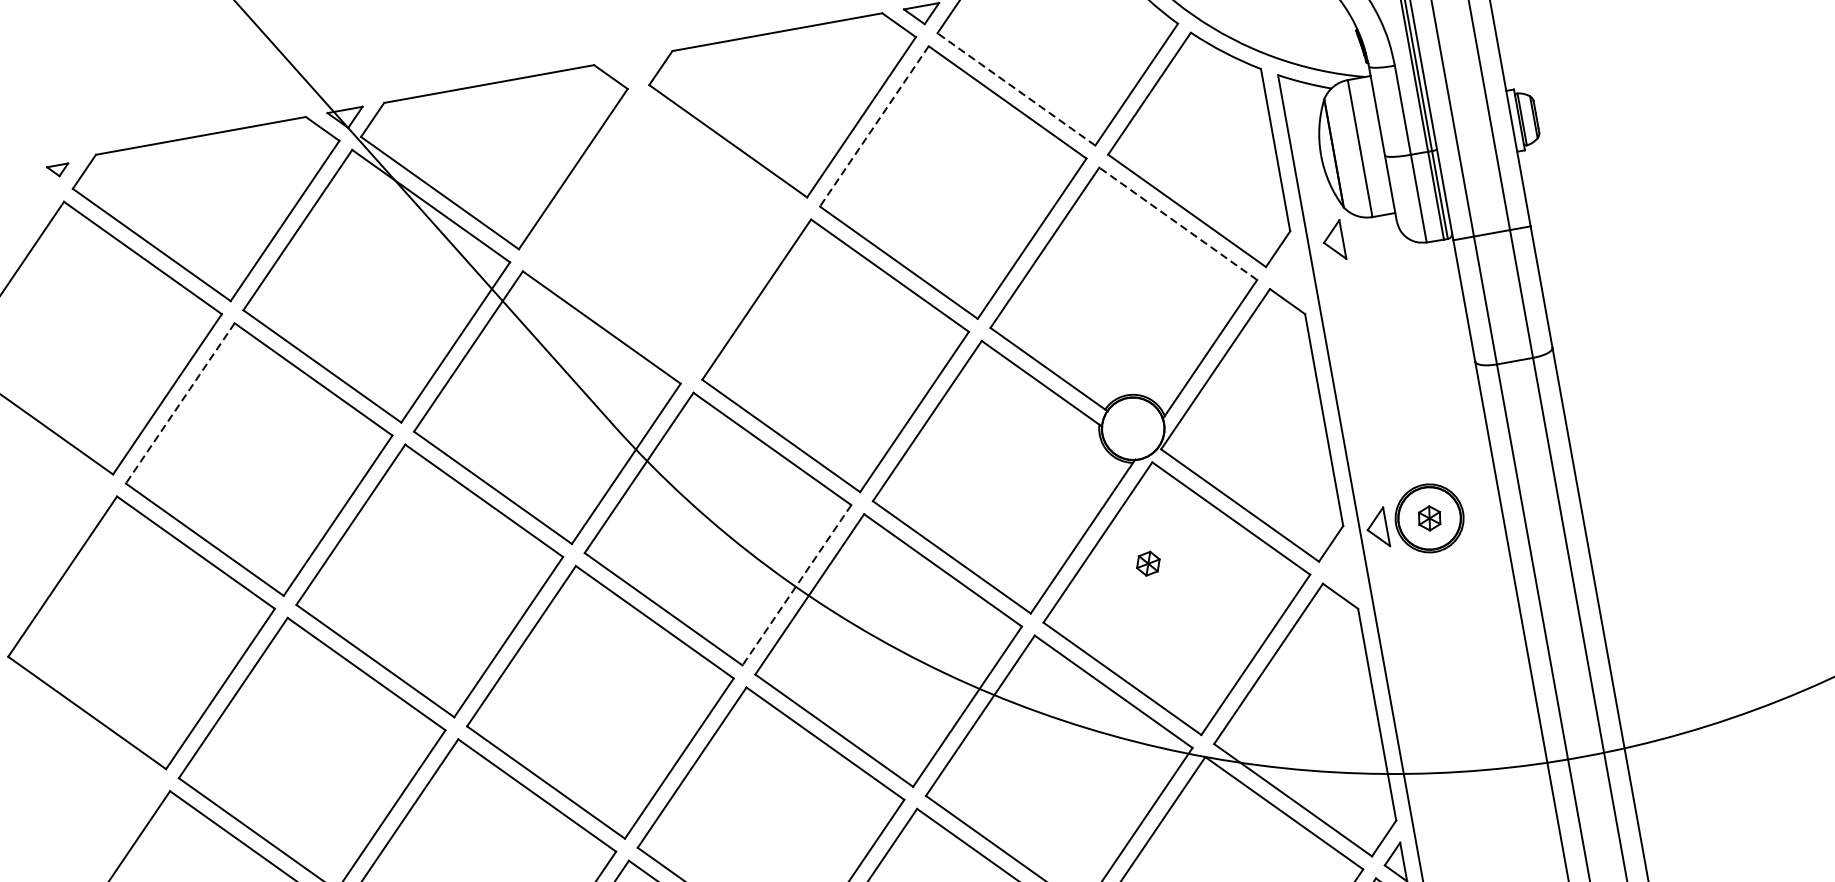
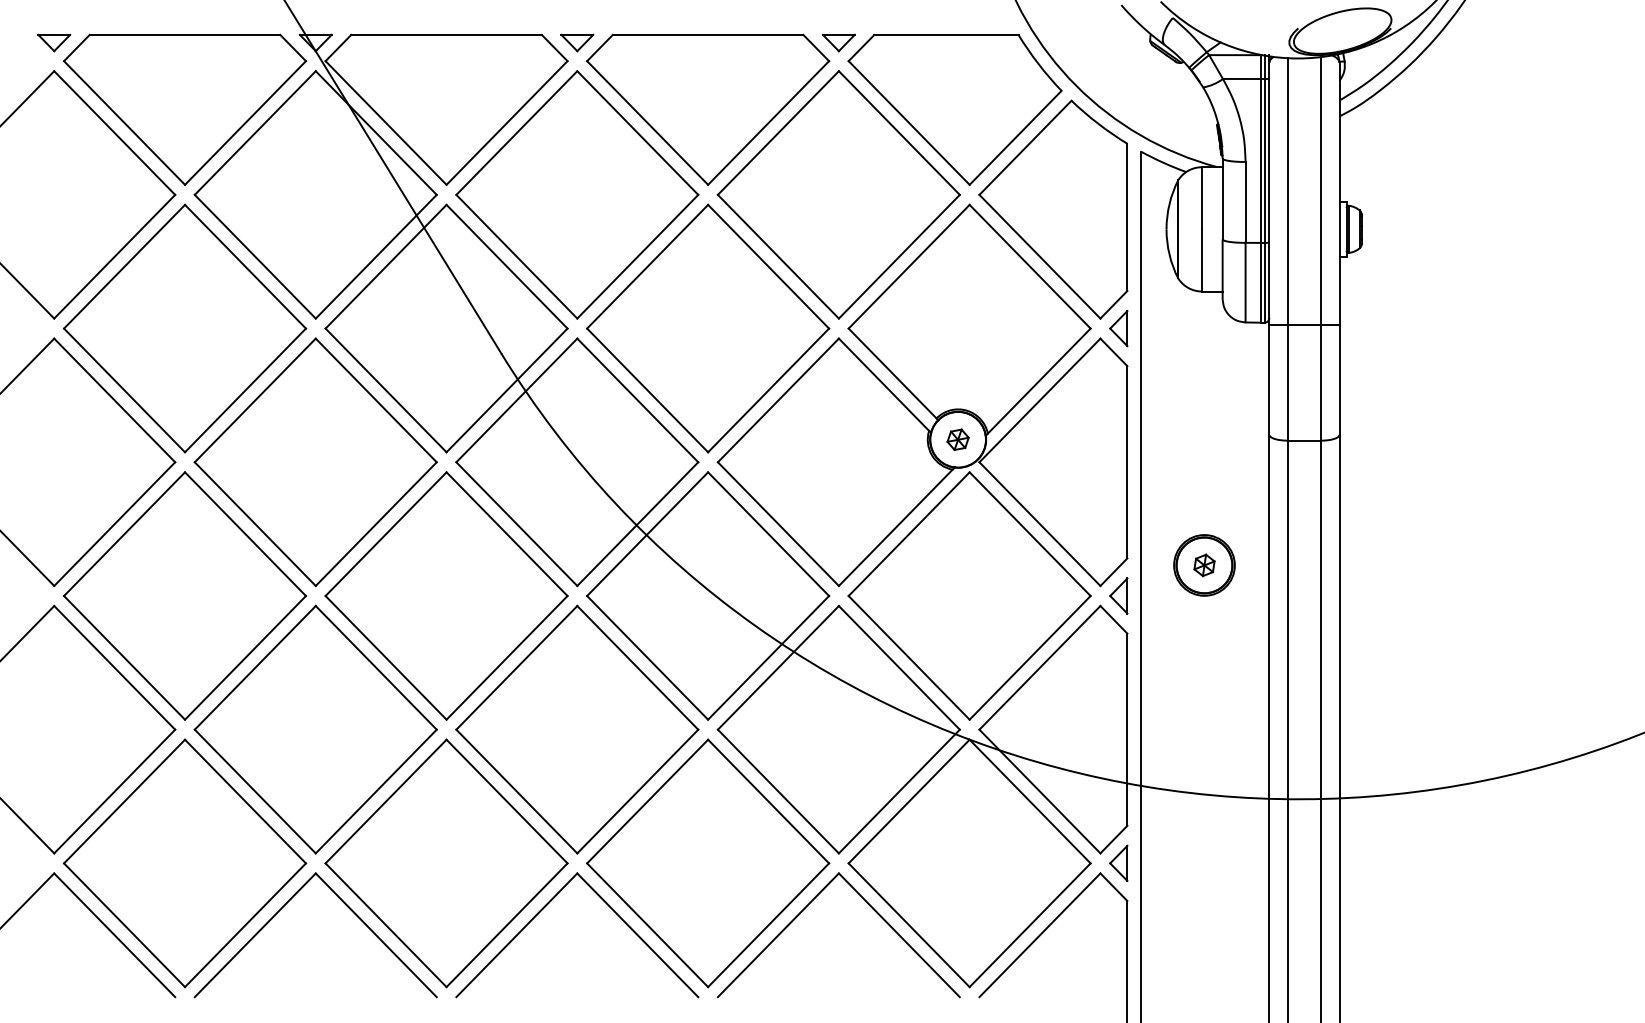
part: (634, 66) -> (577, 42), added
line: (1016, 89) -> (909, 123), dashed -> solid
line: (874, 126) -> (778, 133), dashed -> solid
part: (58, 170) -> (54, 42), size x1.67
line: (1178, 223) -> (1030, 266), dashed -> solid
part: (665, 233) -> (577, 194), added
part: (1333, 241) -> (1118, 328), moved
line: (180, 403) -> (124, 266), dashed -> solid
part: (1376, 528) -> (1118, 595), moved
part: (1147, 563) -> (957, 439), moved
line: (796, 585) -> (637, 524), dashed -> solid

